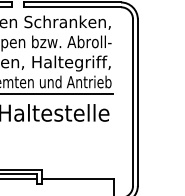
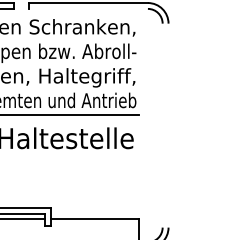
line: (71, 6) -> (87, 8), removed
line: (132, 102) -> (162, 125), removed
line: (137, 102) -> (168, 125), removed

